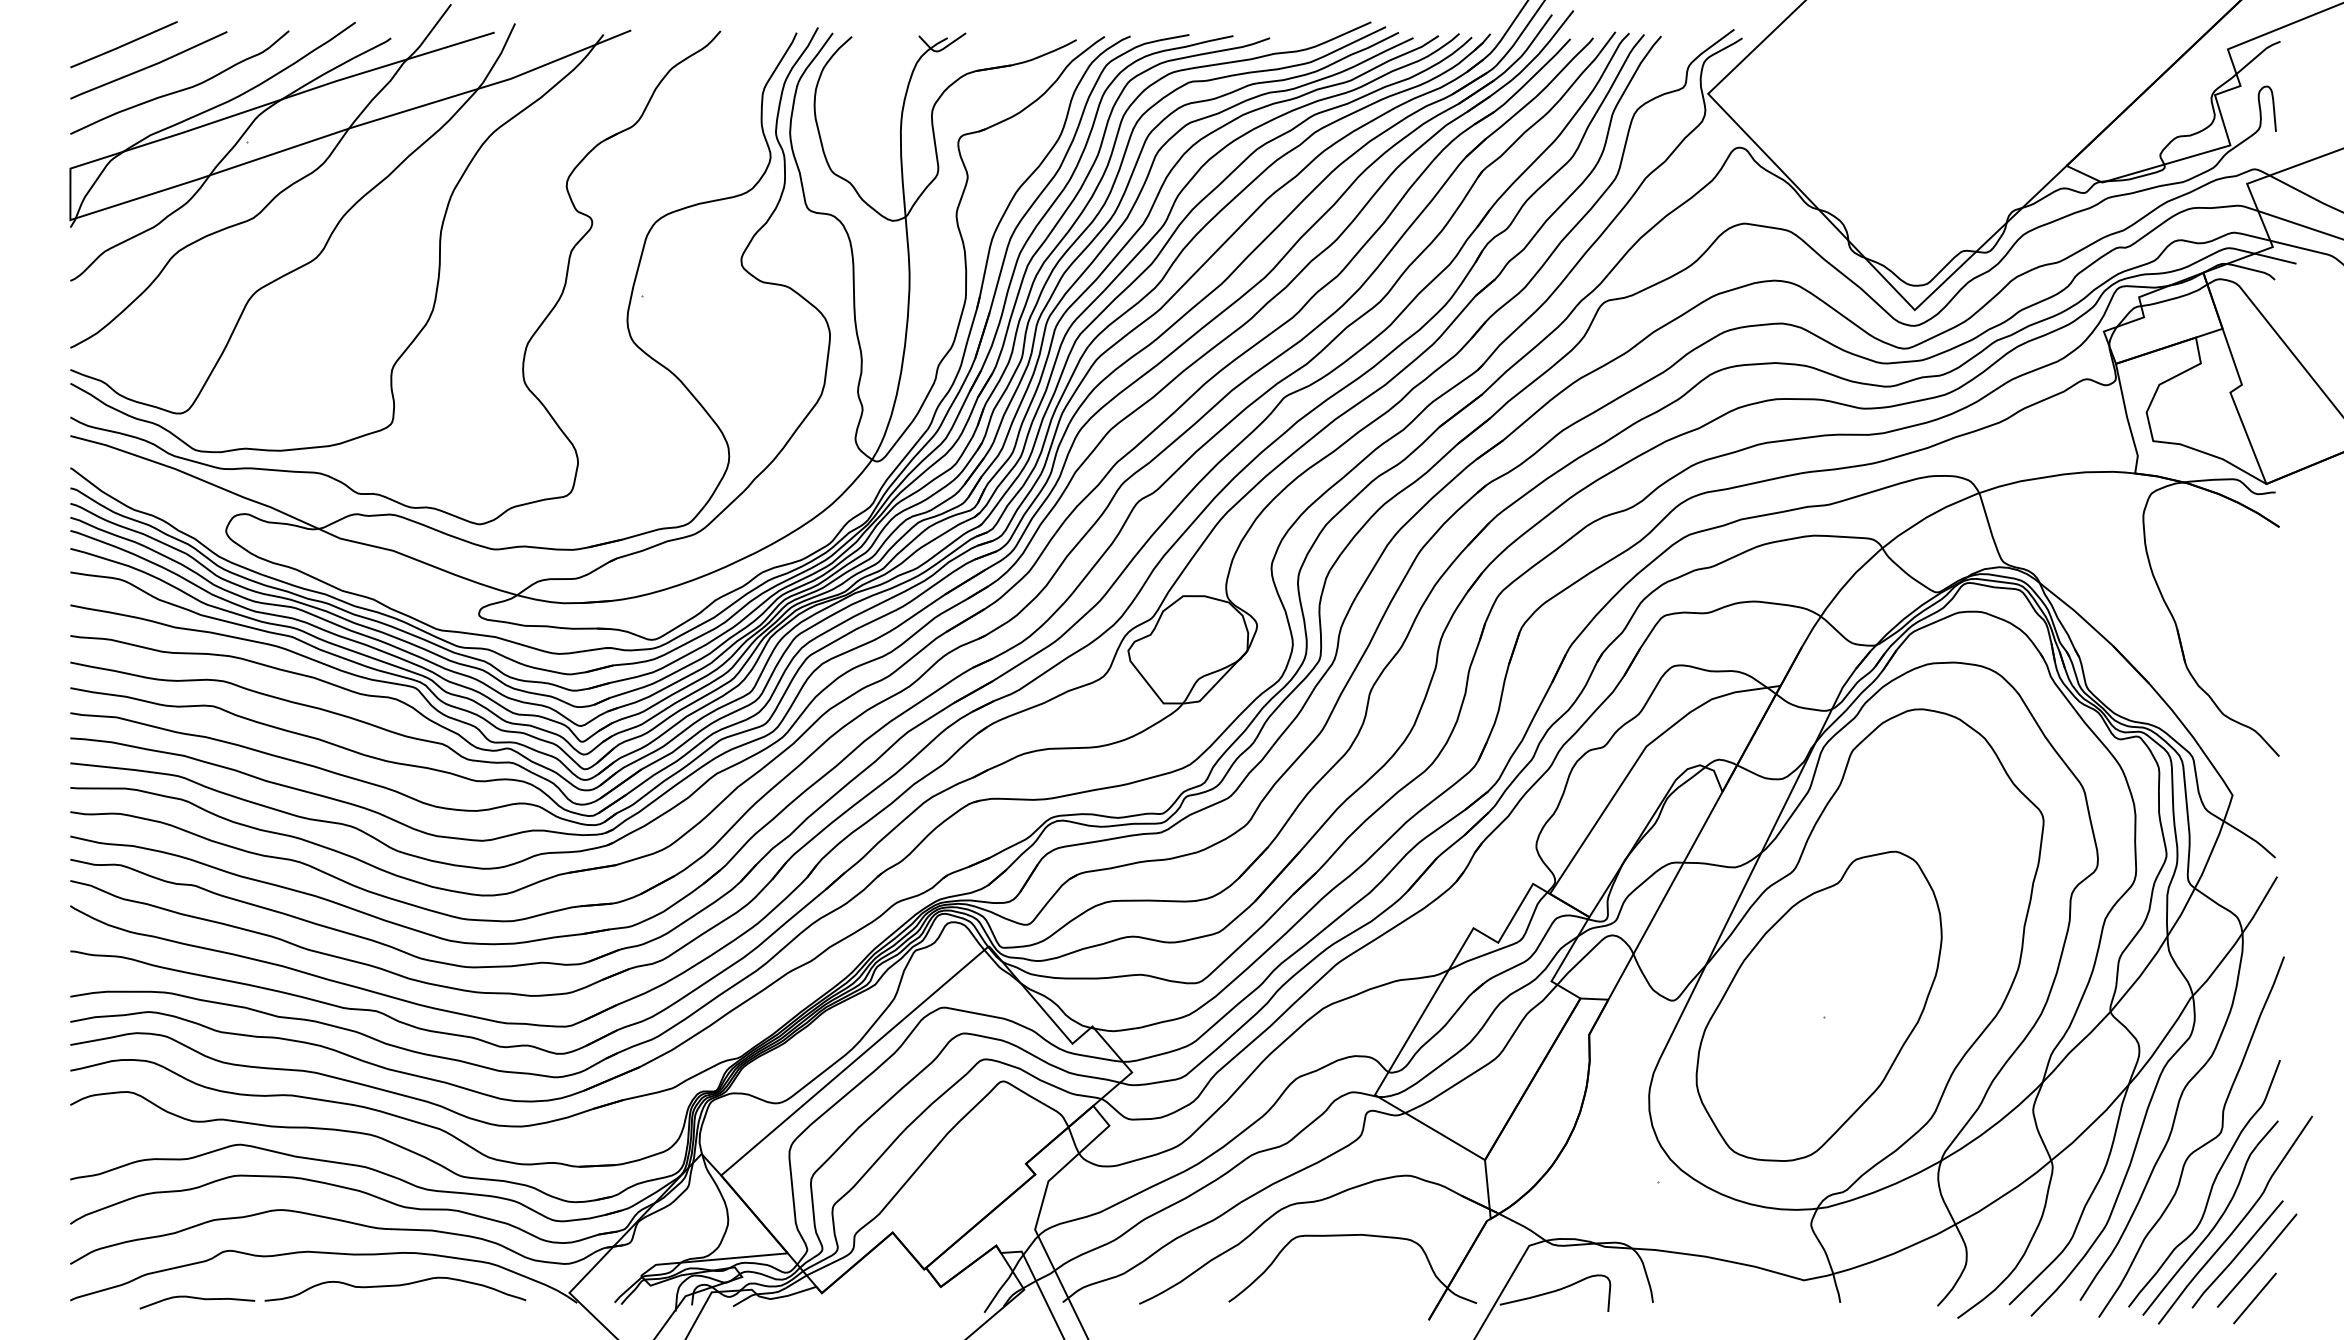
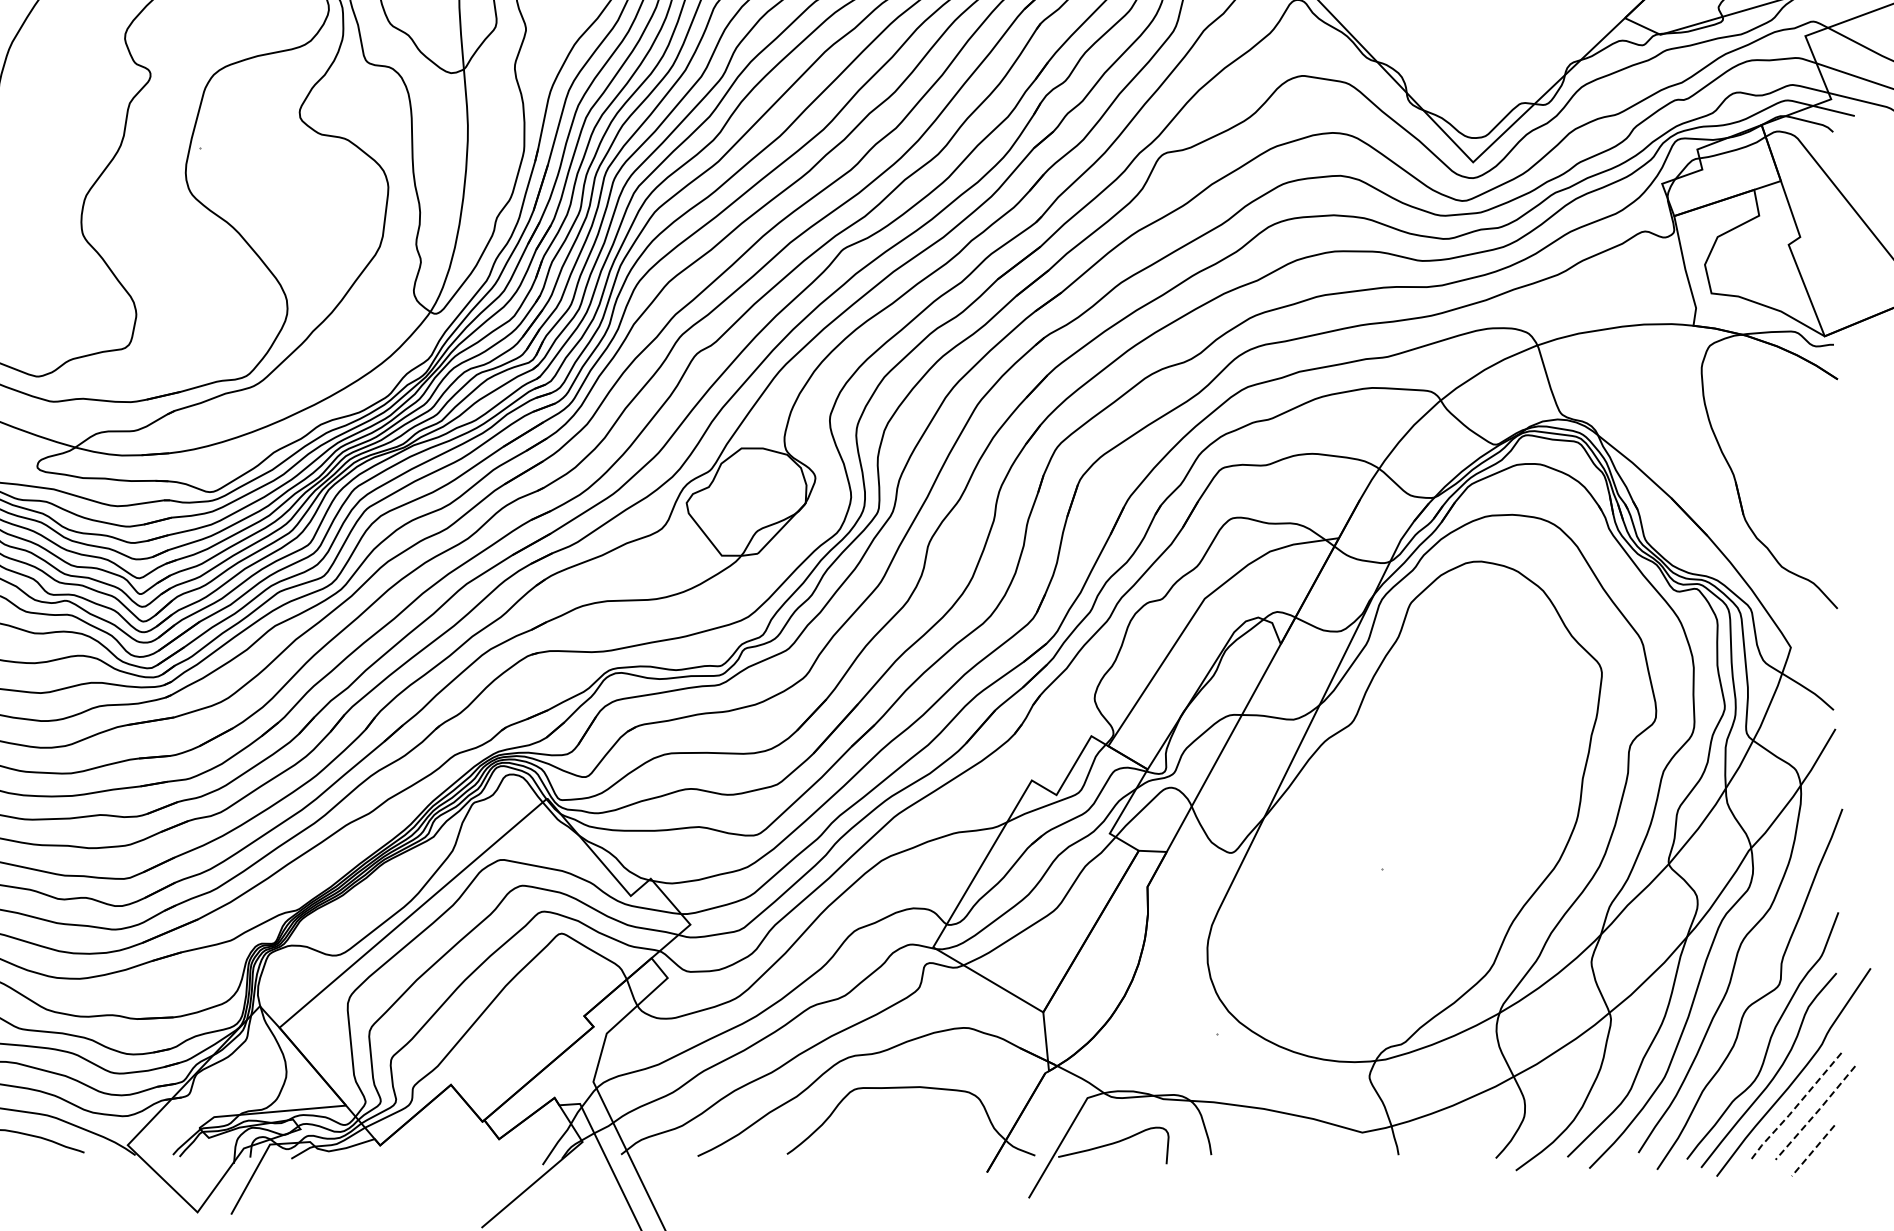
part: (1818, 1005) -> (1376, 857), removed
line: (2237, 1255) -> (1795, 1107), solid -> dashed
line: (2257, 1261) -> (1815, 1113), solid -> dashed
line: (2254, 1298) -> (1812, 1150), solid -> dashed

